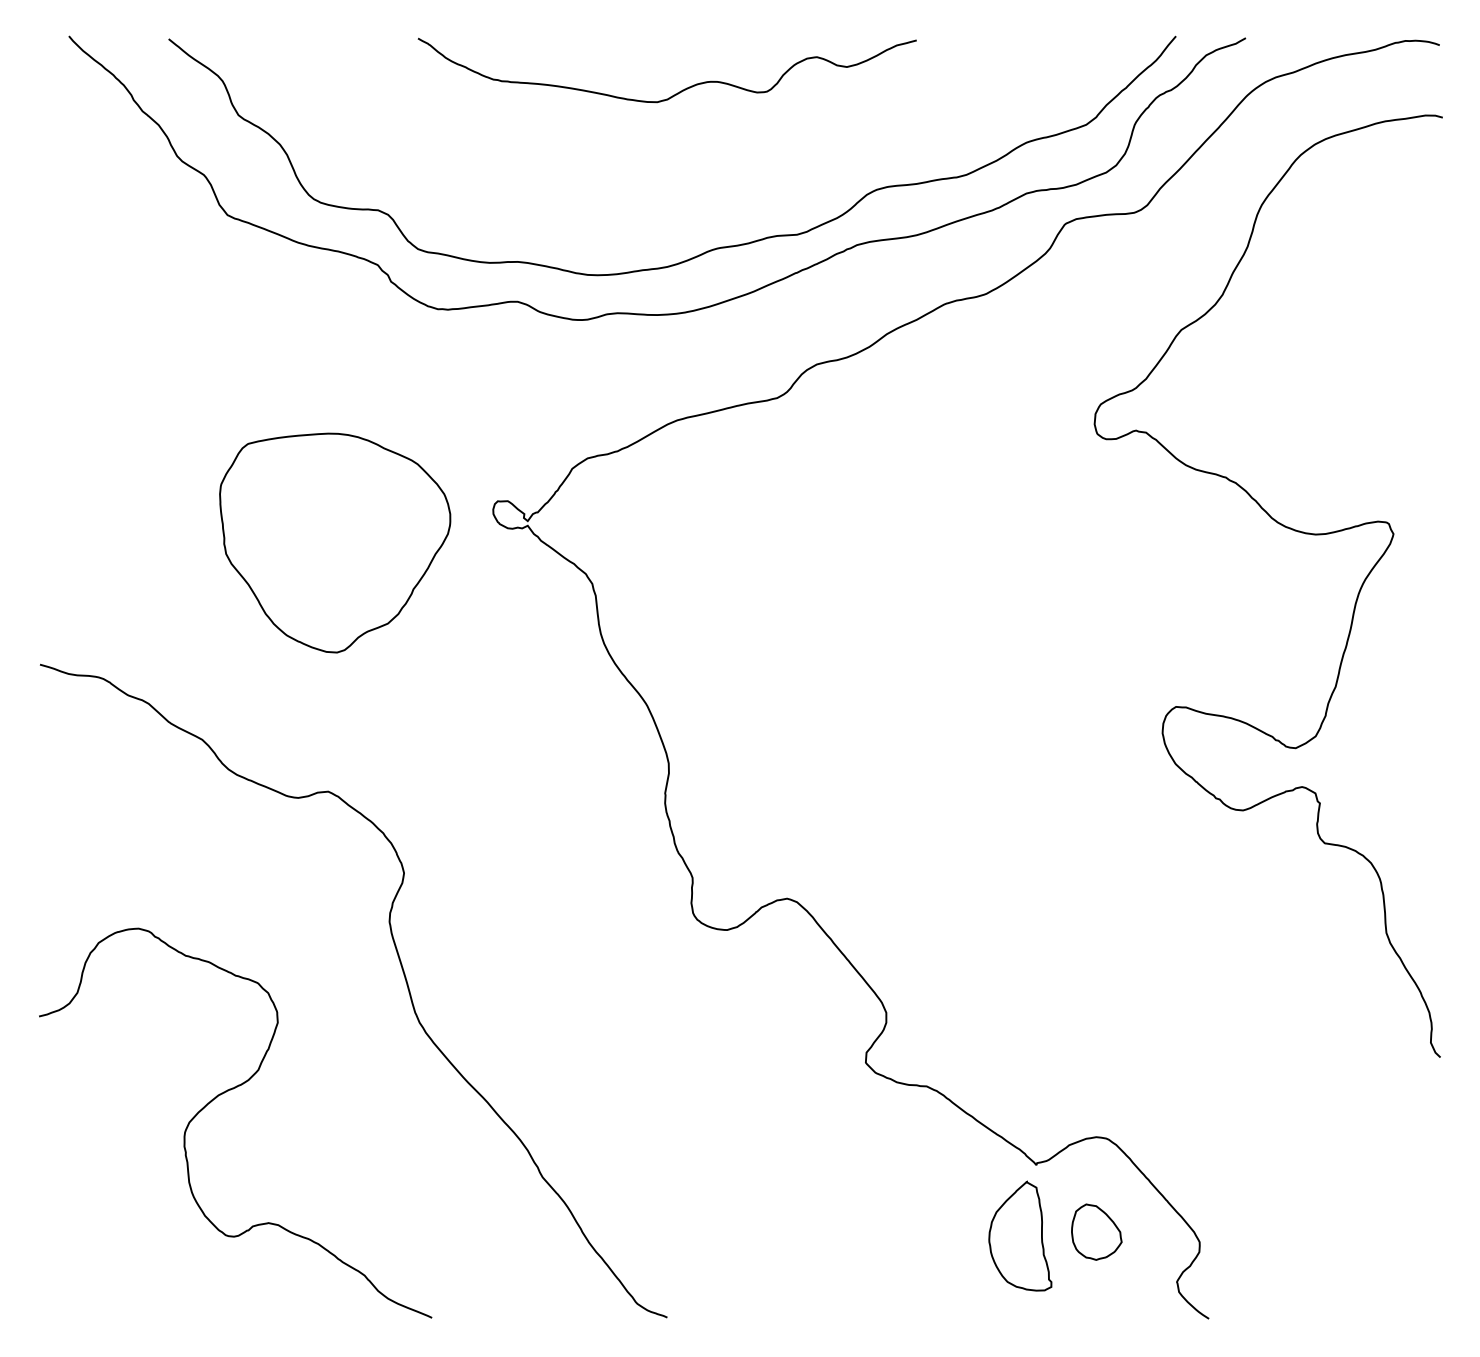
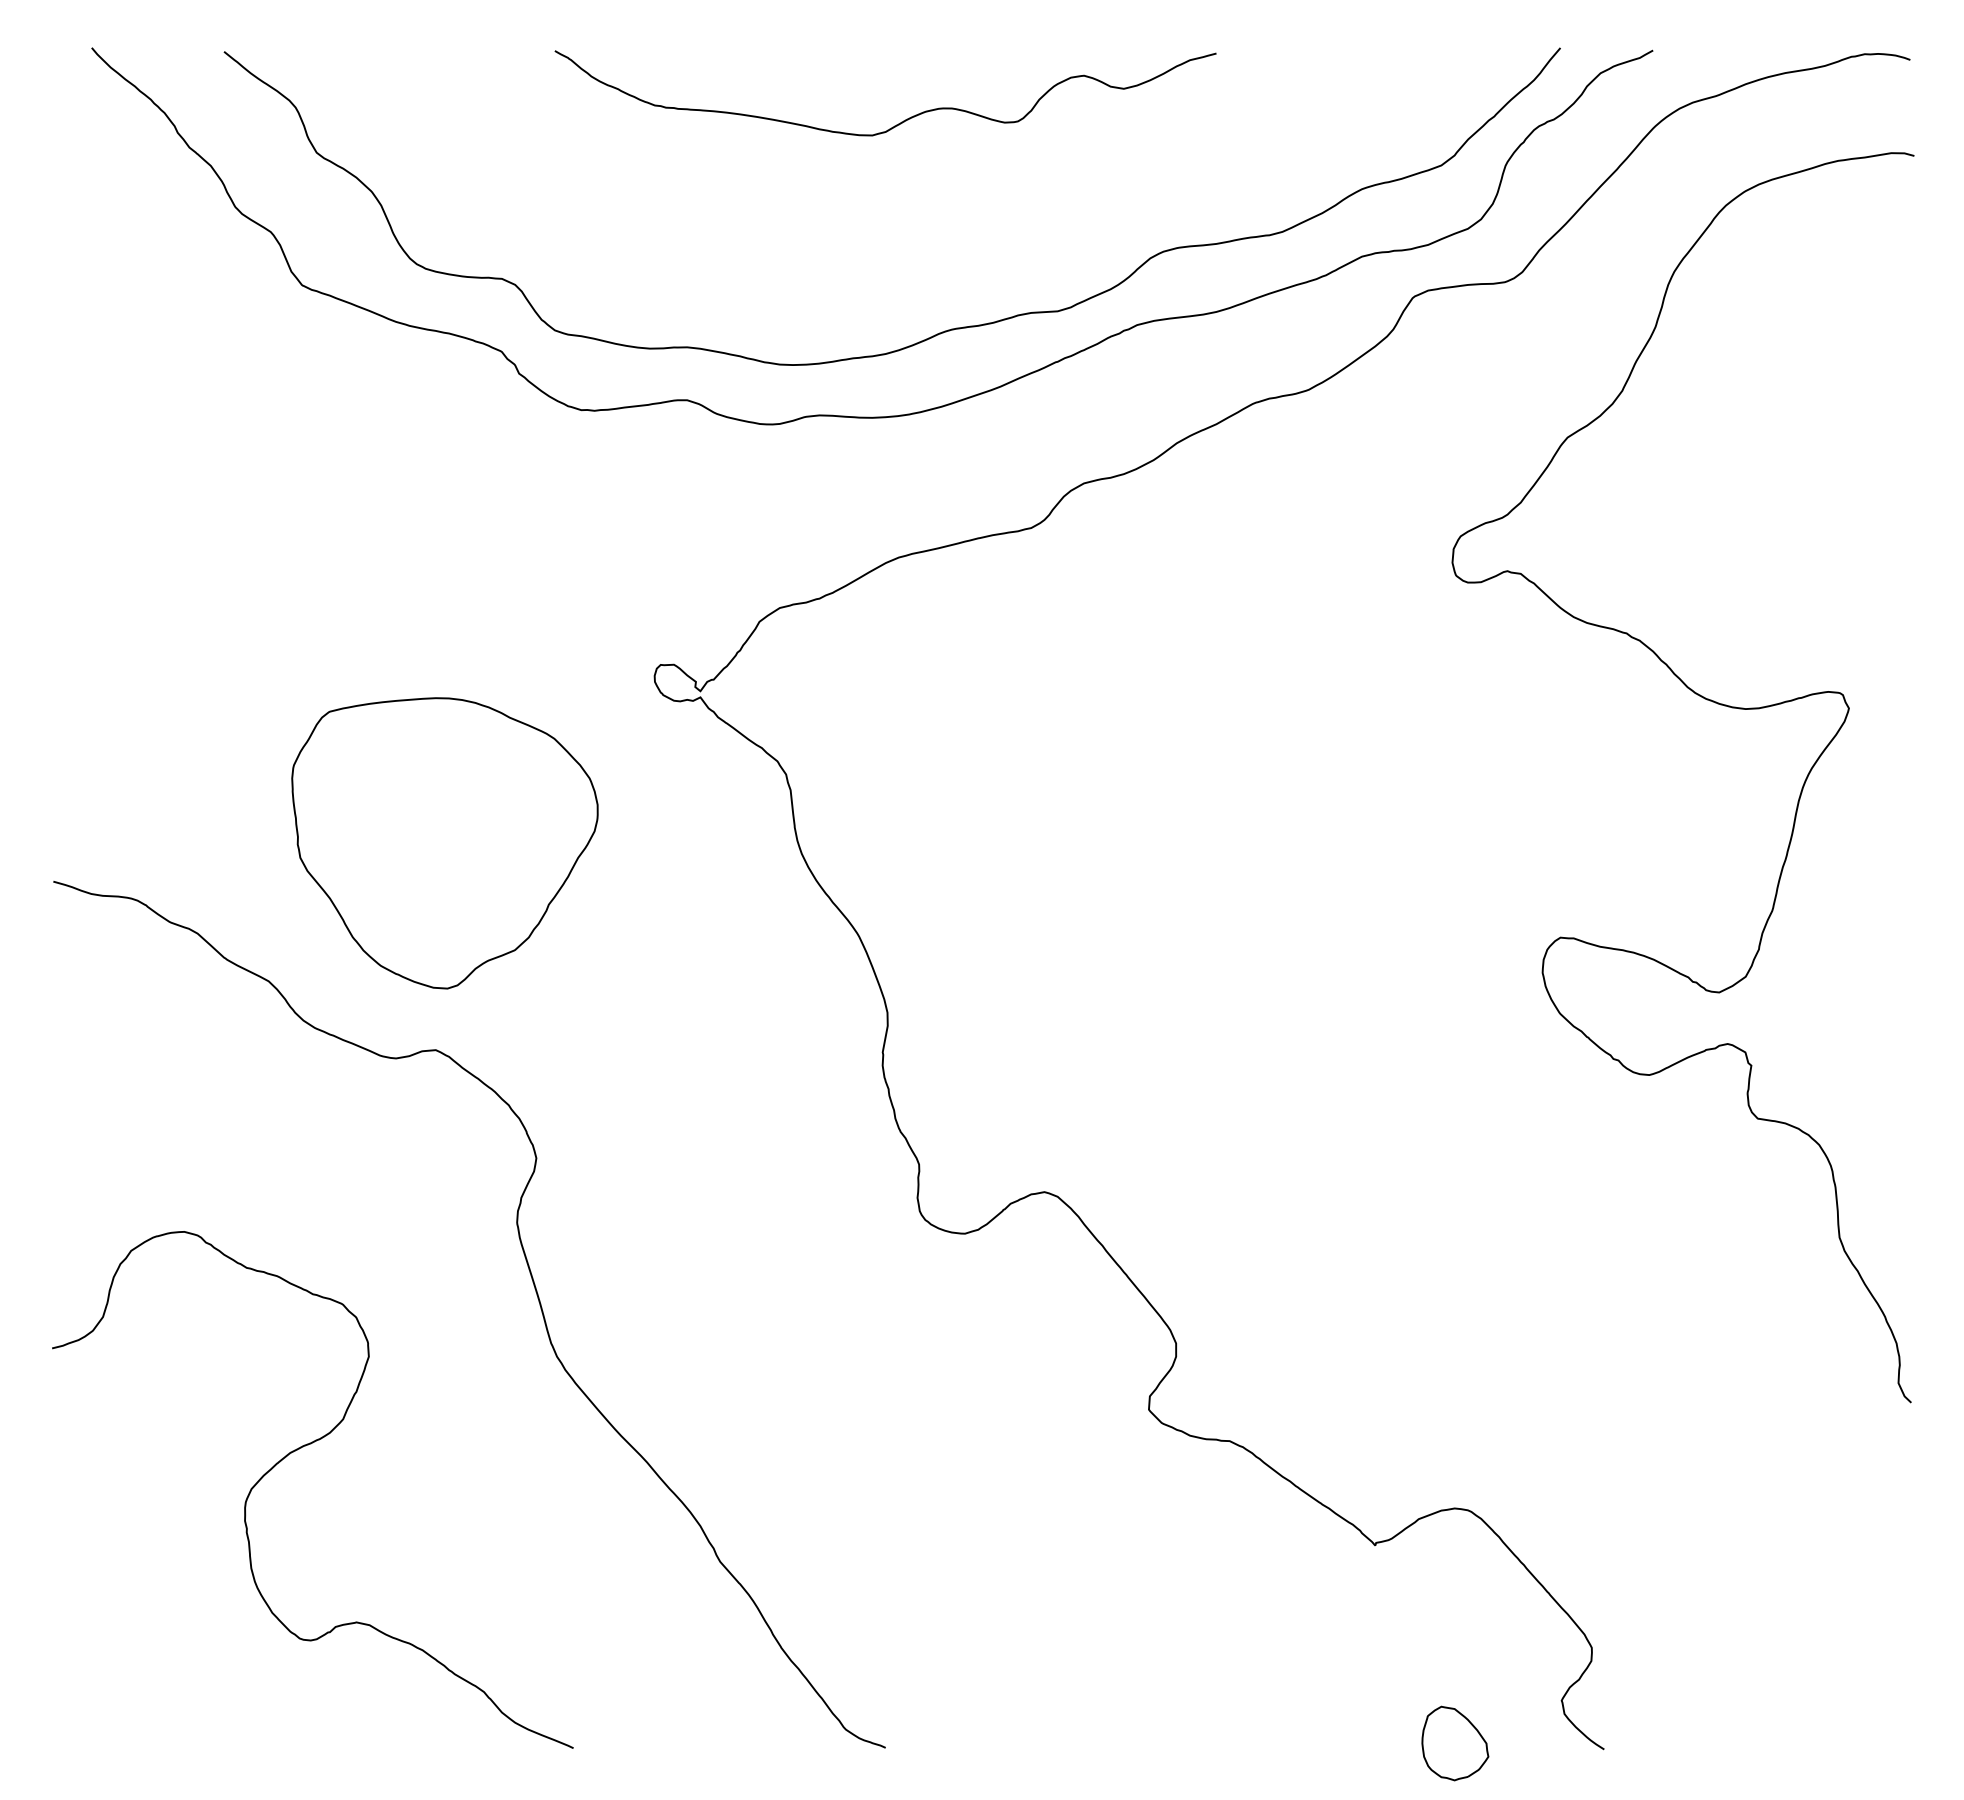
part: (334, 543) -> (444, 843), moved
part: (1096, 1232) -> (1455, 1743), moved
part: (1020, 1235) -> (1353, 1639), removed

